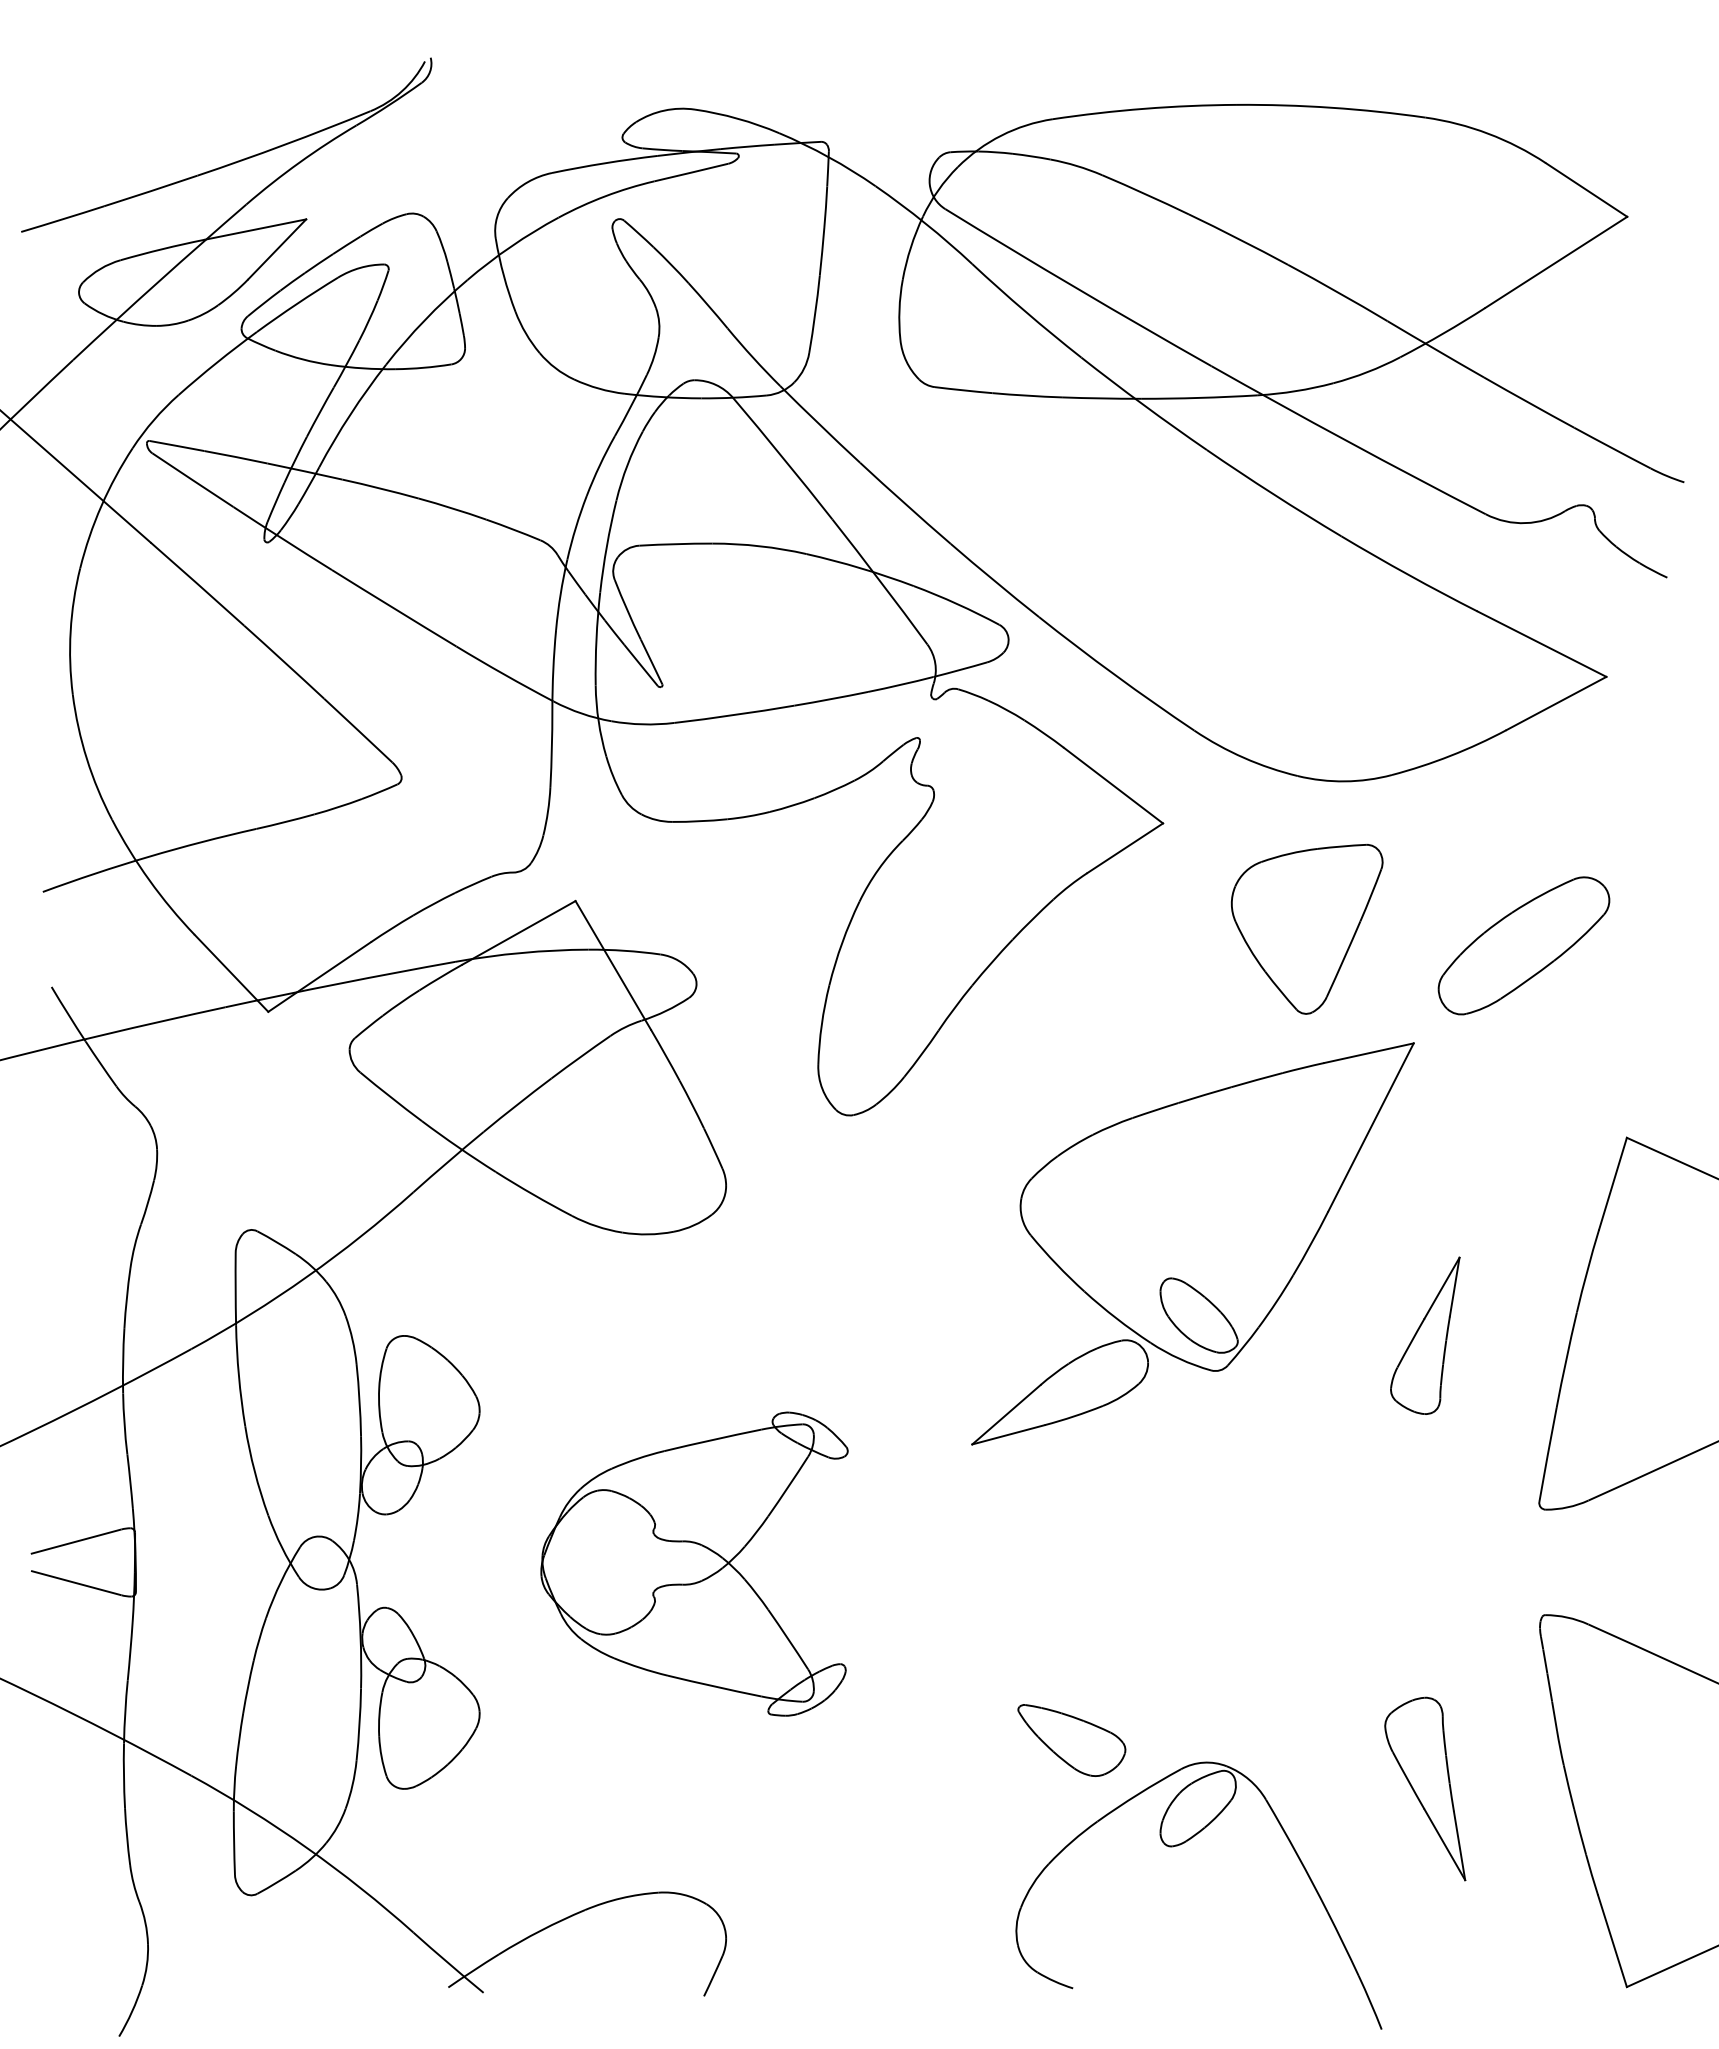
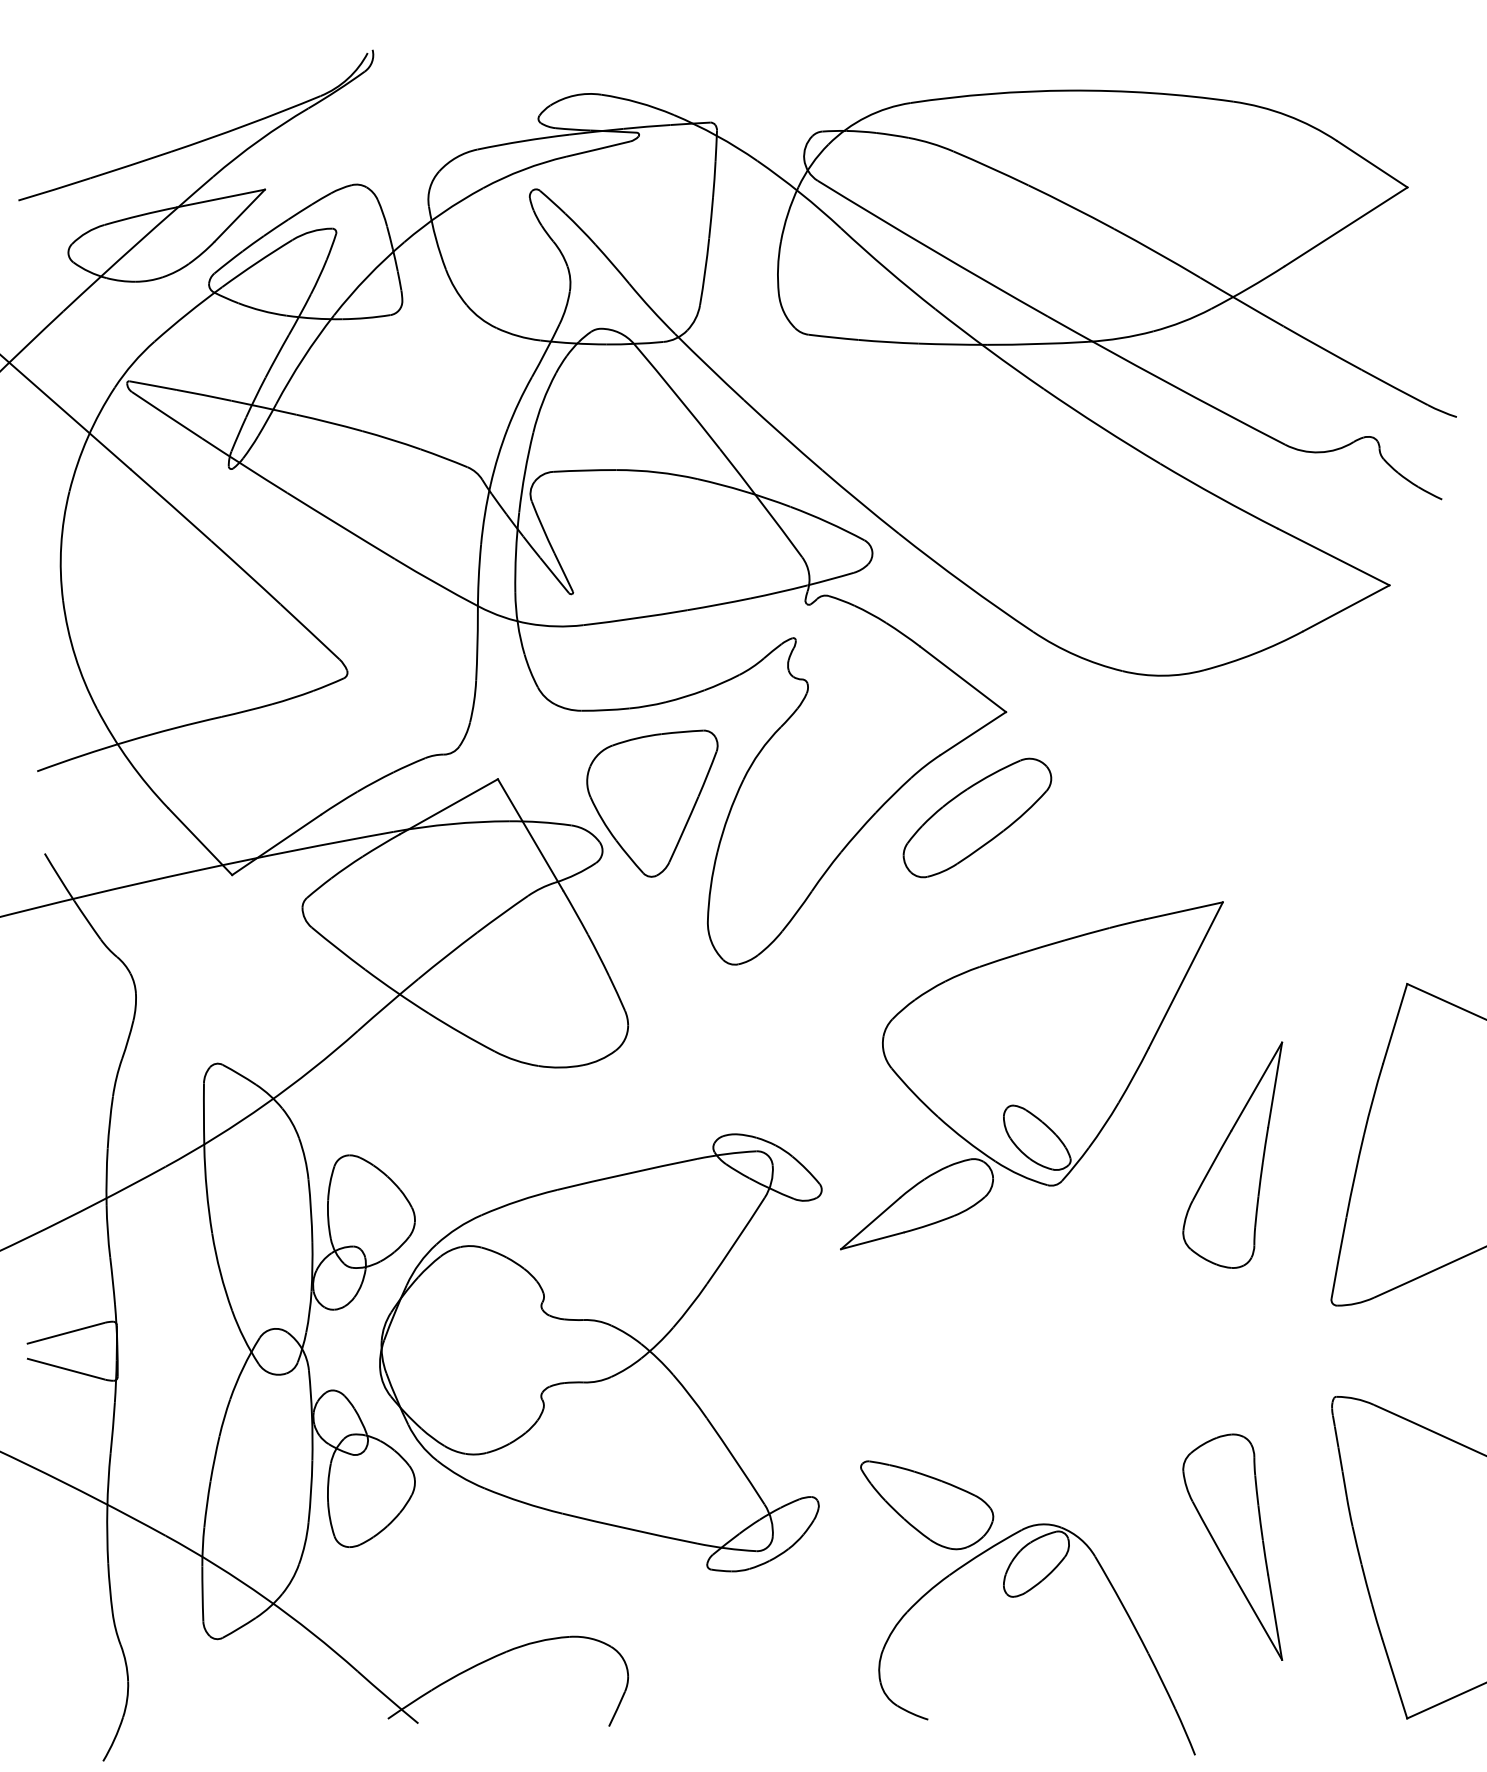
part: (1306, 929) -> (651, 803), moved
part: (1523, 945) -> (977, 817), moved
part: (1425, 1335) -> (1233, 1154), size x1.67
part: (694, 1563) -> (600, 1352), size x1.67
part: (1071, 1740) -> (926, 1505), size x1.43
part: (1425, 1788) -> (1233, 1546), size x1.43

